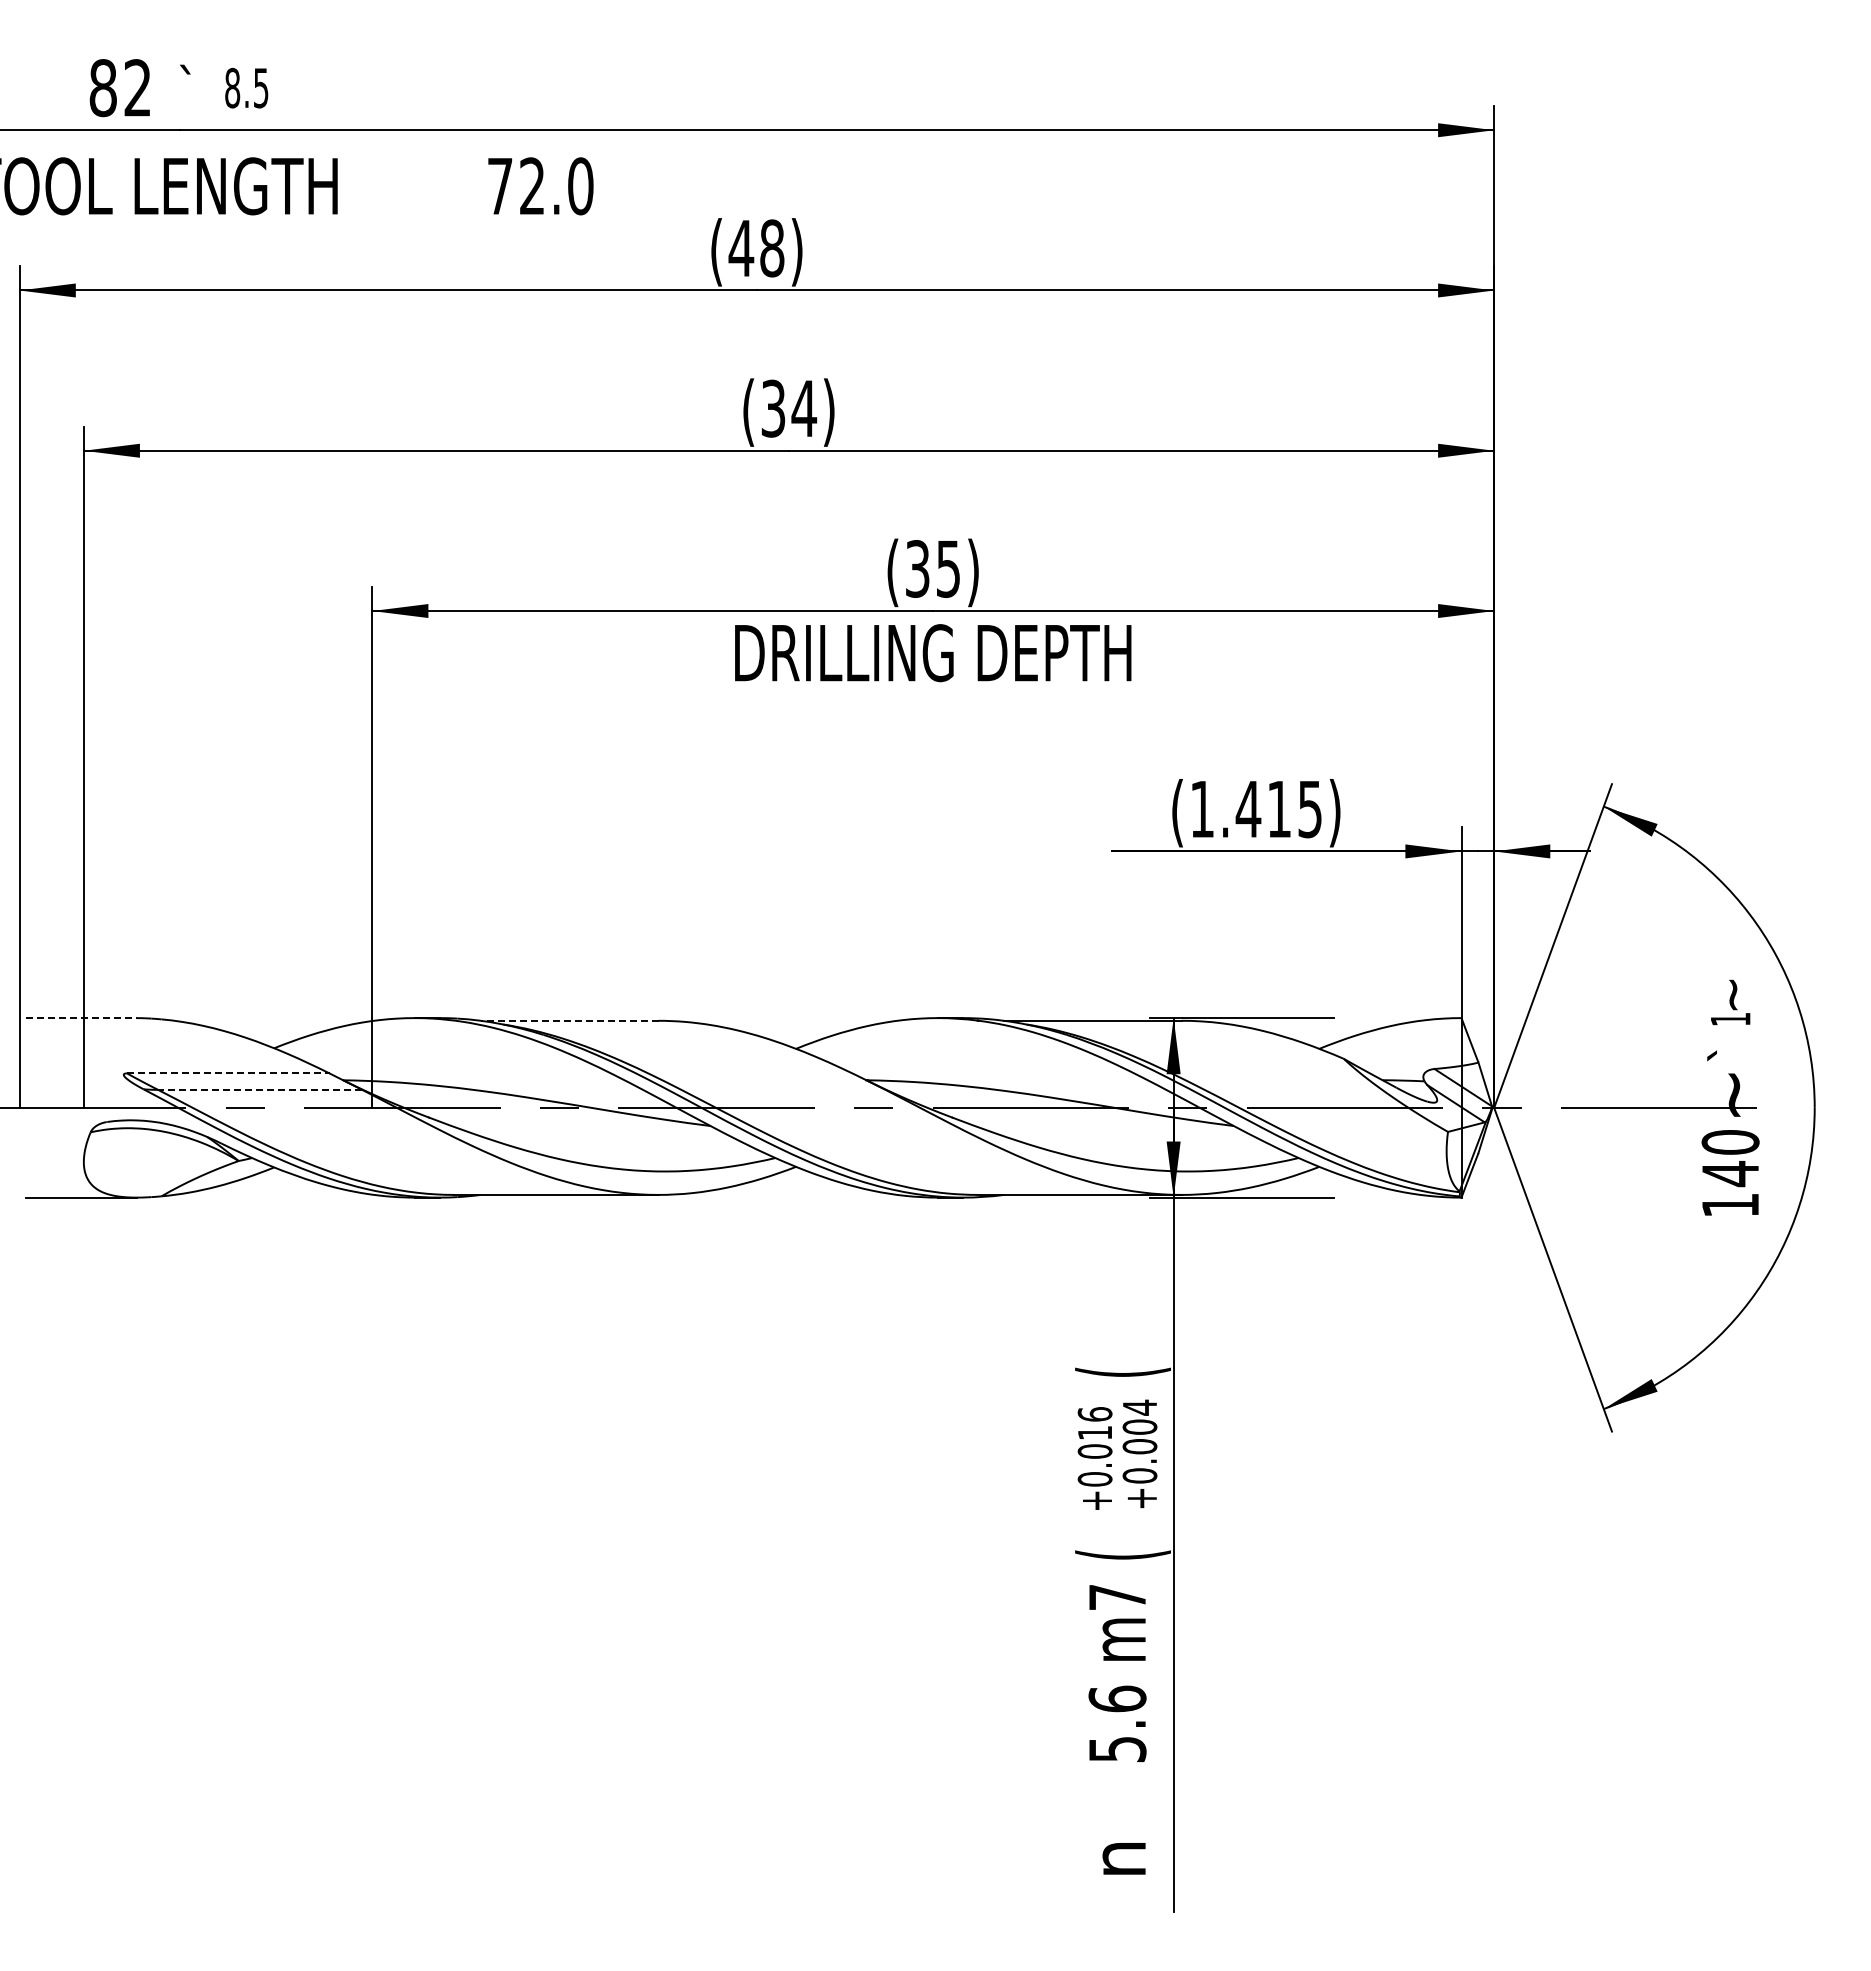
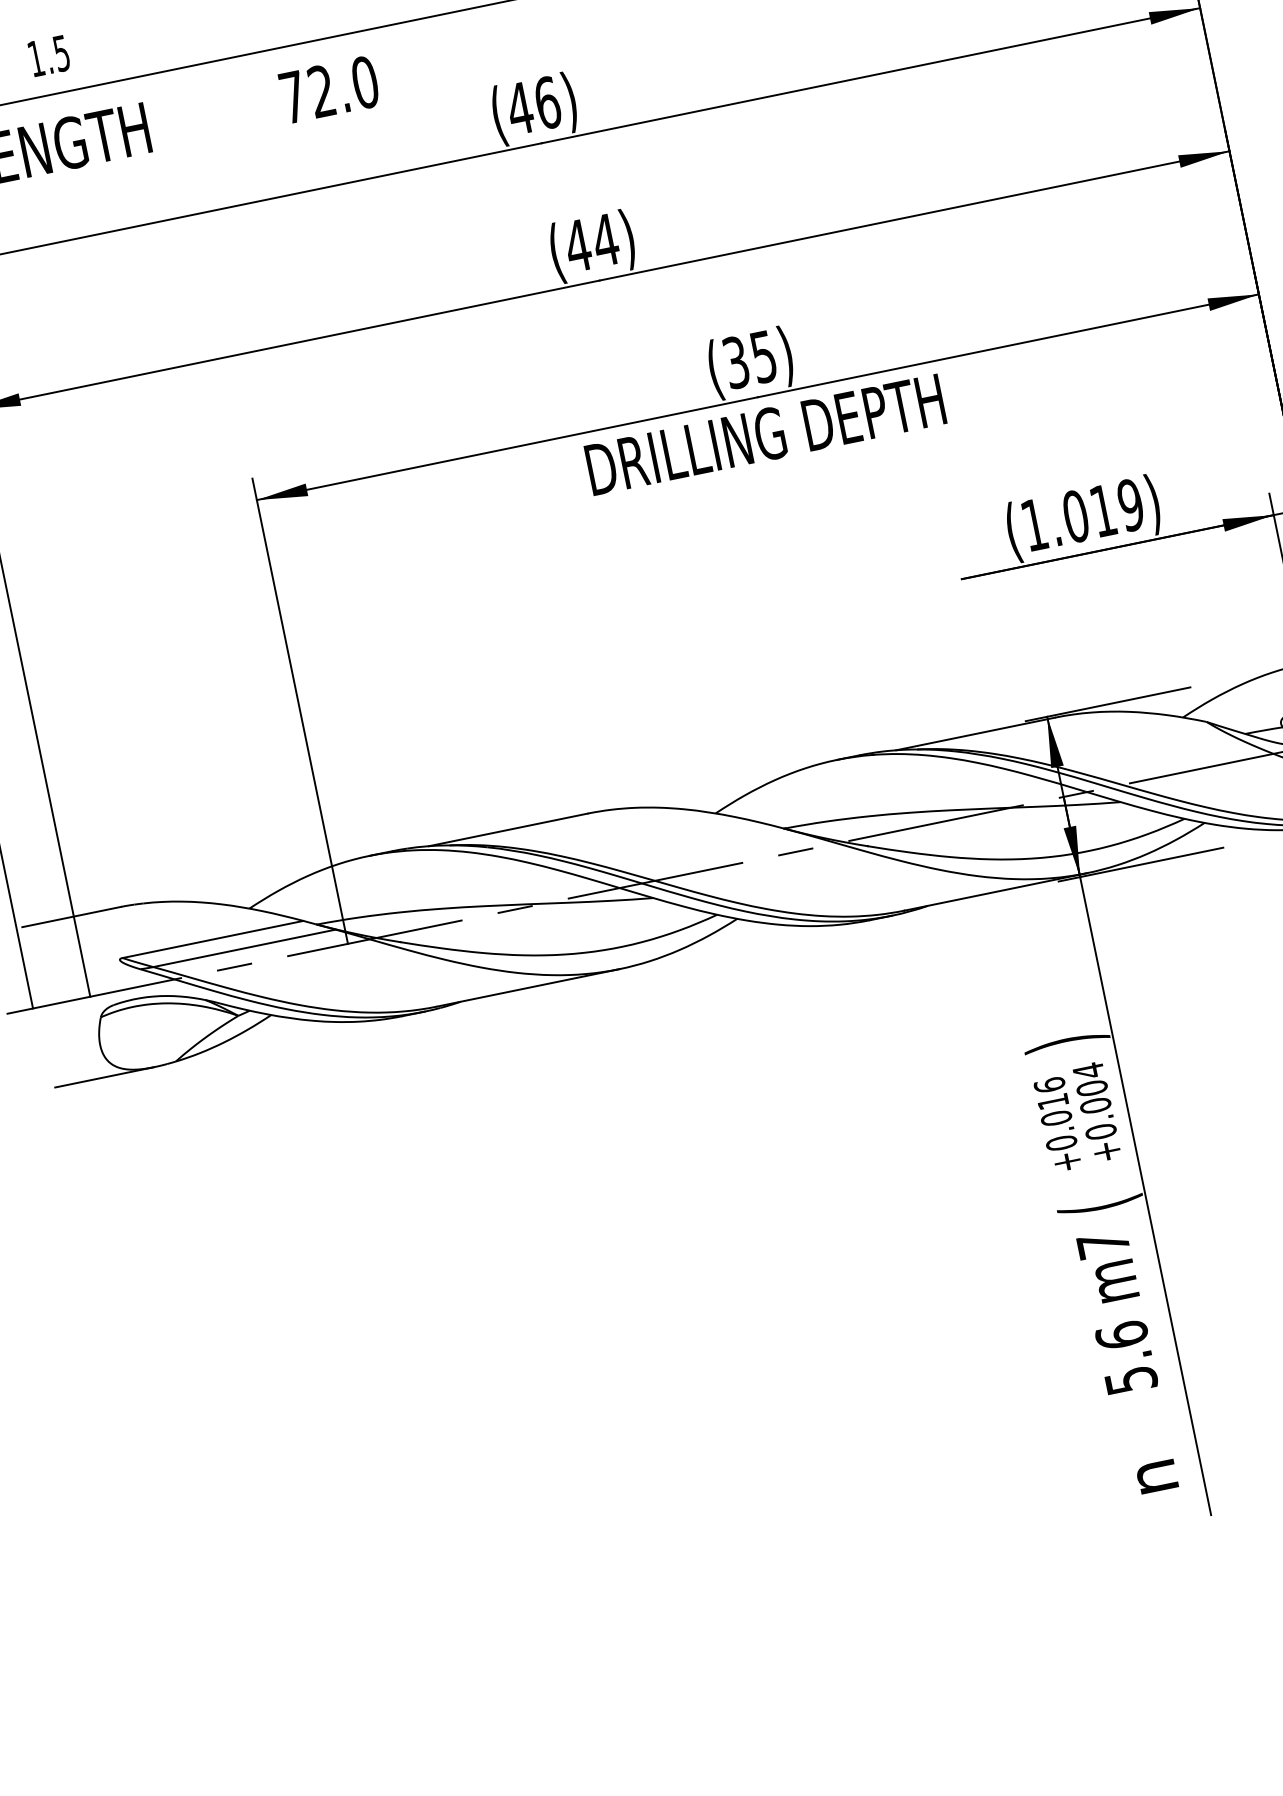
text: (232, 87) -> (36, 58), 8.5 -> 1.5
text: (772, 248) -> (547, 102), (48) -> (46)
text: (773, 408) -> (578, 245), (34) -> (44)
text: (1278, 809) -> (1102, 511), (1.415) -> (1.019)
line: (81, 1018) -> (71, 917), dashed -> solid
line: (569, 1020) -> (508, 829), dashed -> solid
line: (228, 1073) -> (213, 939), dashed -> solid
line: (259, 1089) -> (243, 948), dashed -> solid
text: (1122, 1371) -> (1066, 1041), ( -> )

